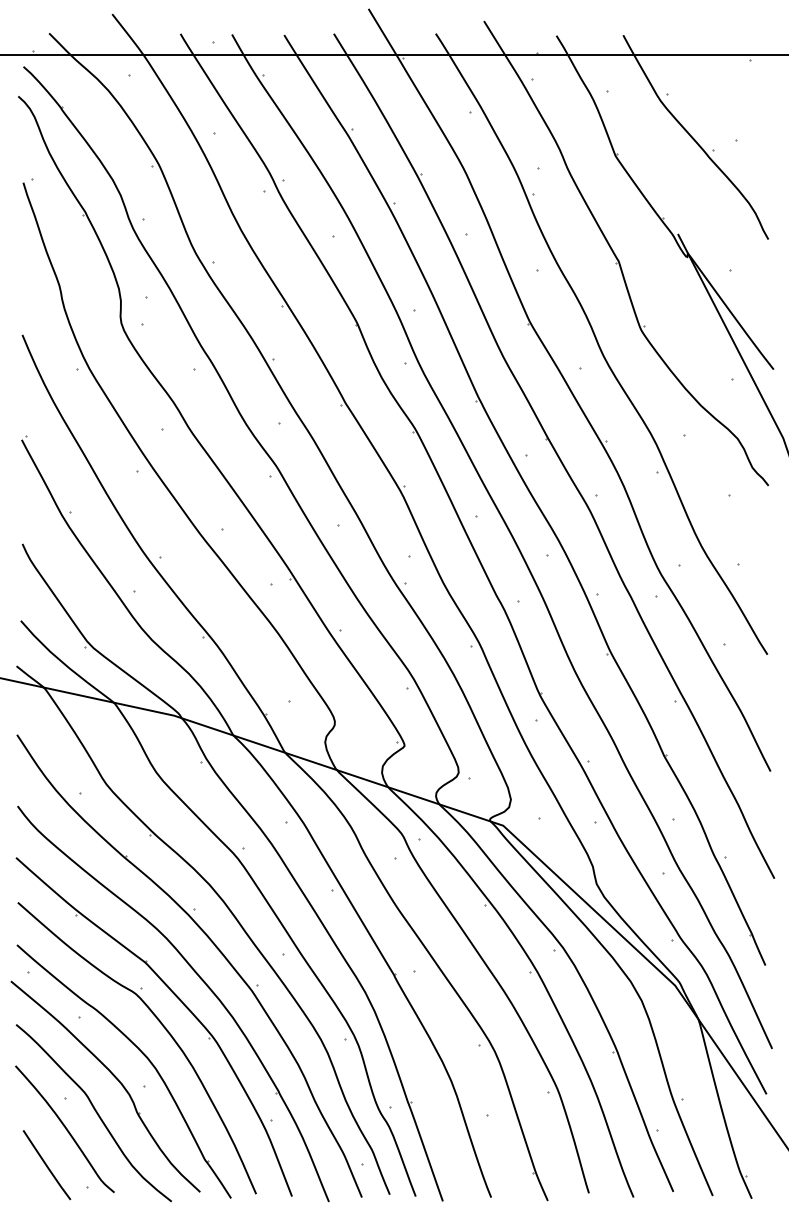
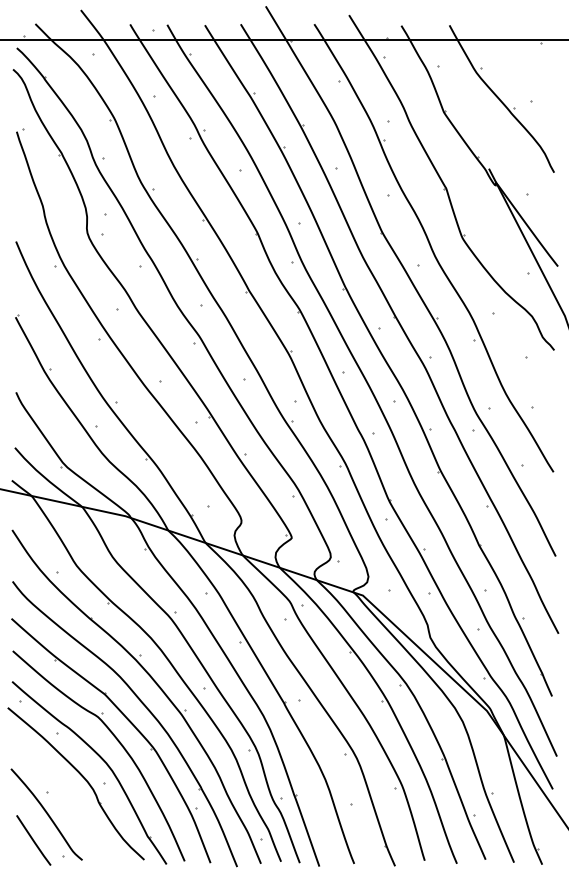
curve: (95, 1112) -> (68, 802), removed

